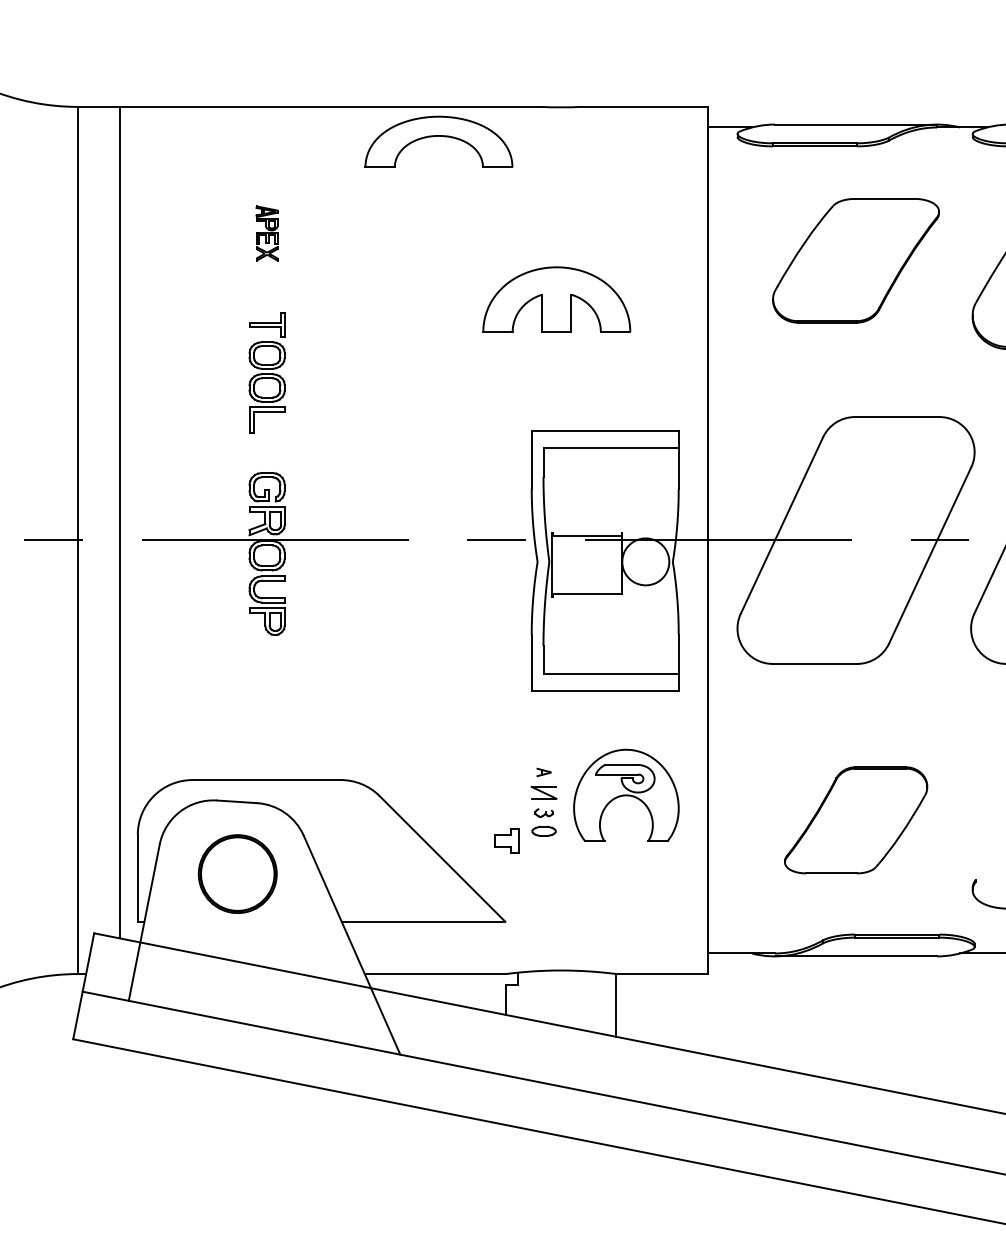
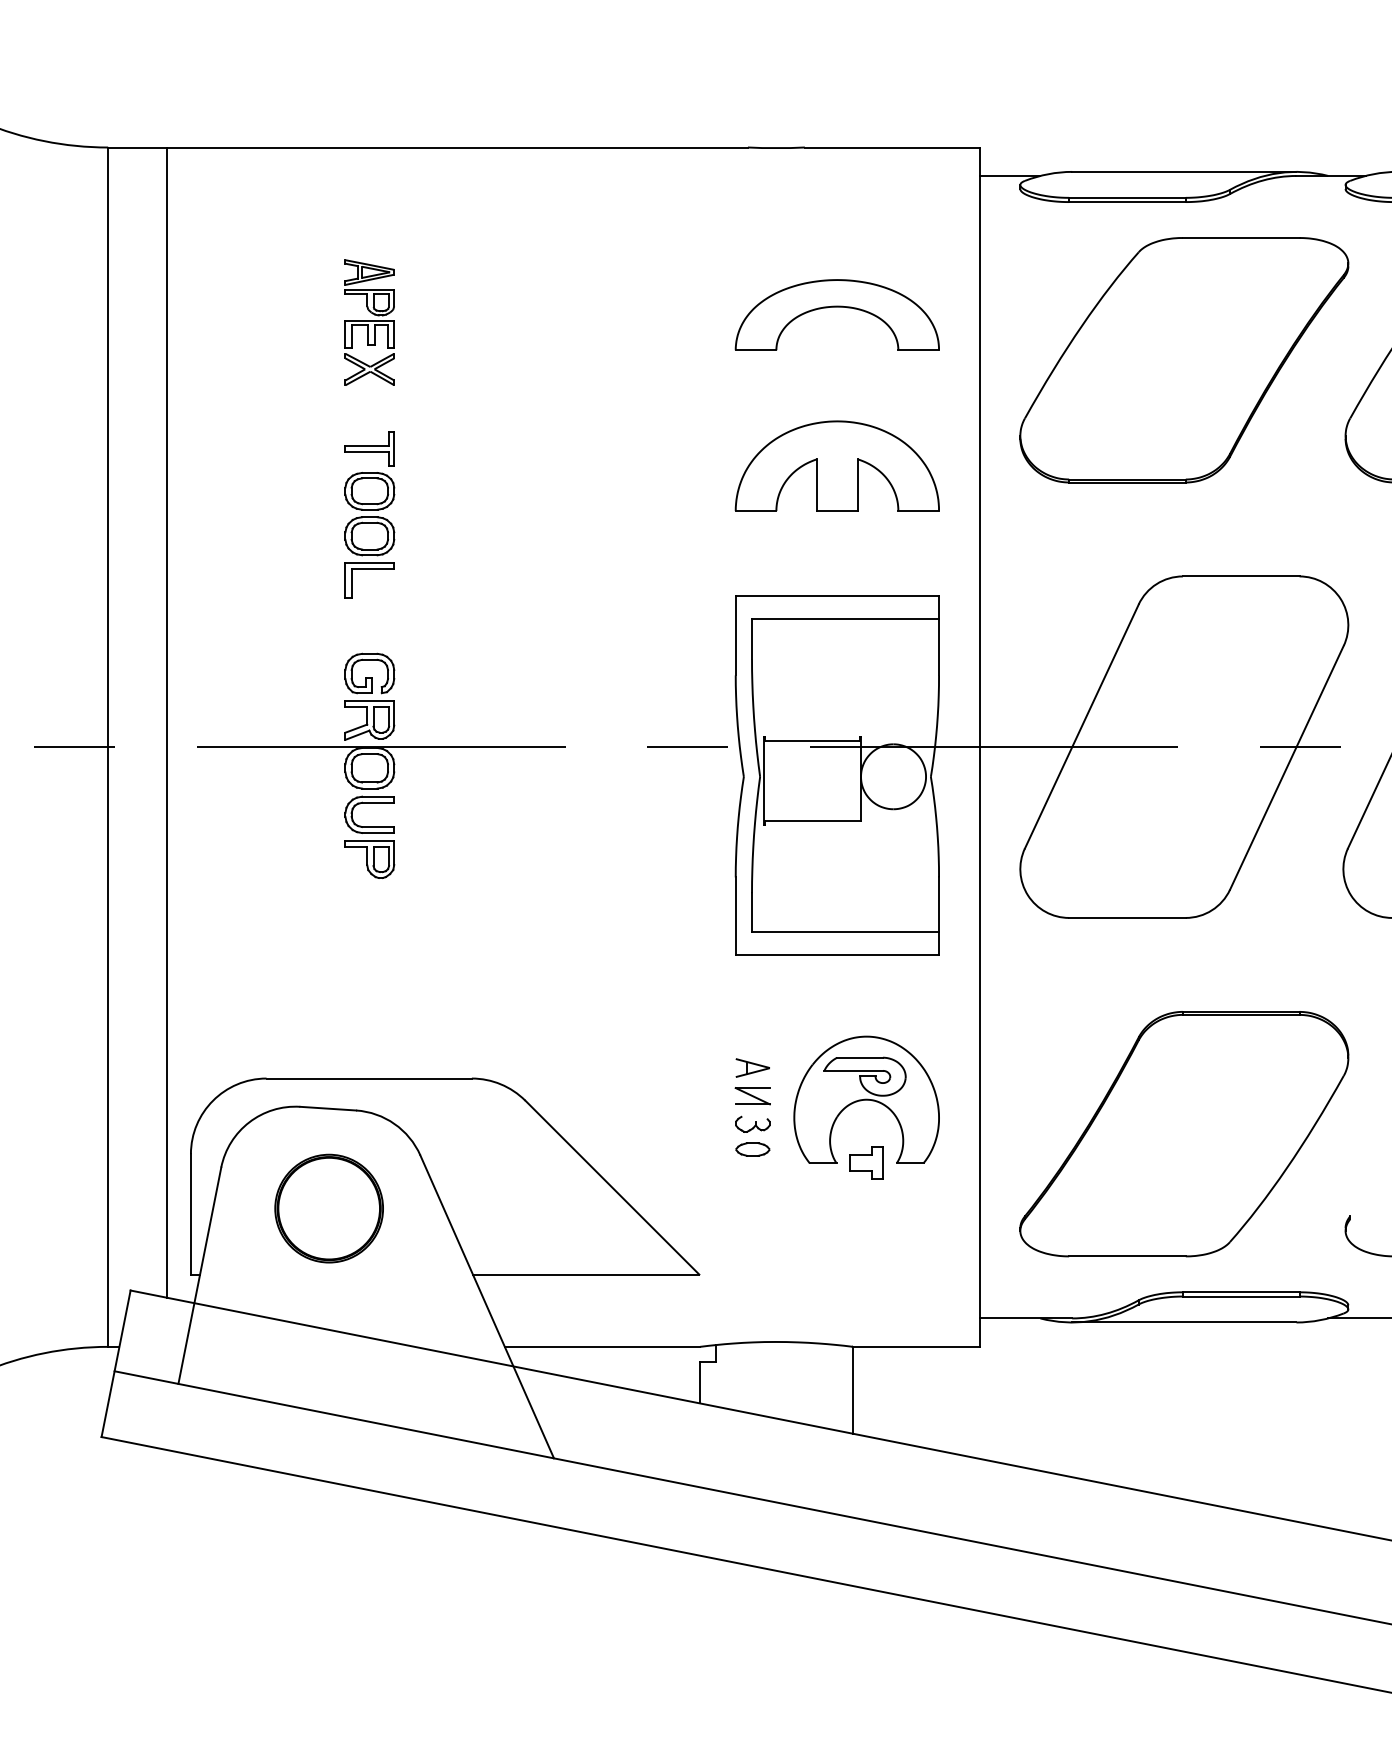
part: (438, 136) -> (836, 307), moved
part: (266, 233) -> (369, 322), size x1.67
part: (856, 260) -> (1184, 360), size x1.43
part: (556, 299) -> (836, 465), moved
part: (543, 772) -> (752, 1067), size x1.67
part: (543, 812) -> (752, 1123), size x1.43
part: (856, 820) -> (1184, 1134), size x1.67
part: (506, 840) -> (866, 1162), moved

